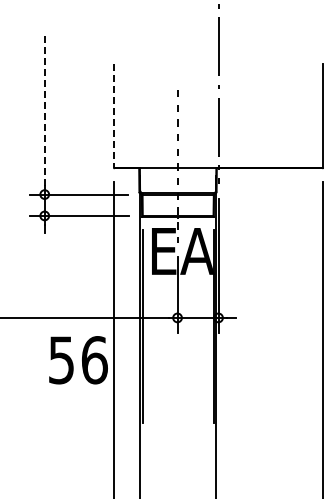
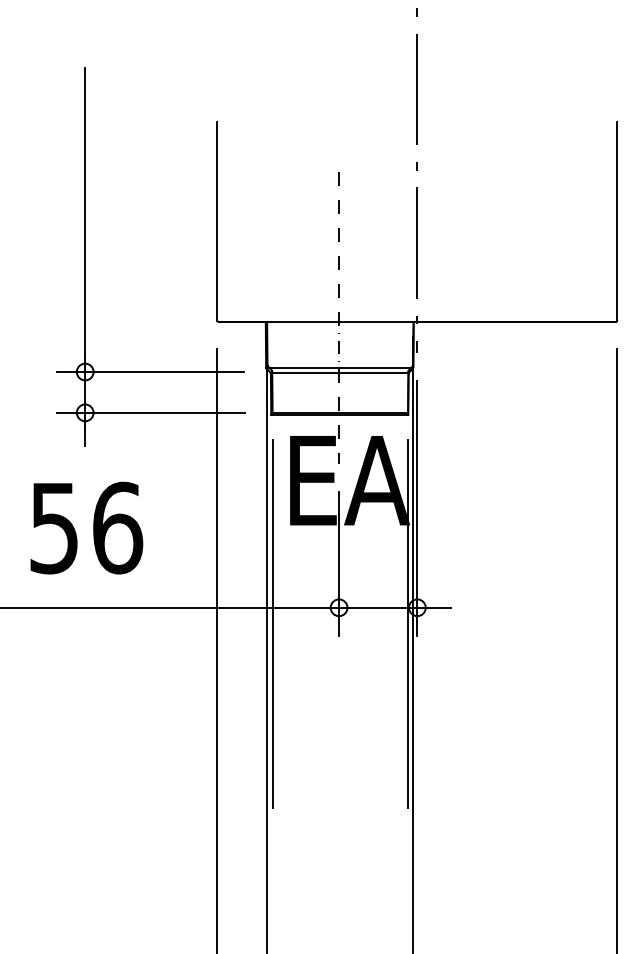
line: (44, 110) -> (84, 211), dashed -> solid
line: (113, 115) -> (216, 220), dashed -> solid
text: (78, 360) -> (86, 528), moved

